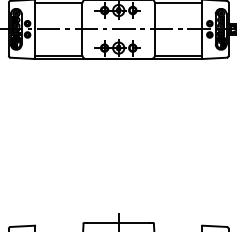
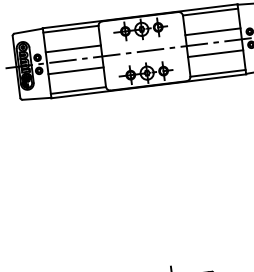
line: (58, 19) -> (72, 48), added
line: (178, 19) -> (212, 31), added
line: (58, 38) -> (75, 70), added
line: (178, 38) -> (215, 53), added

